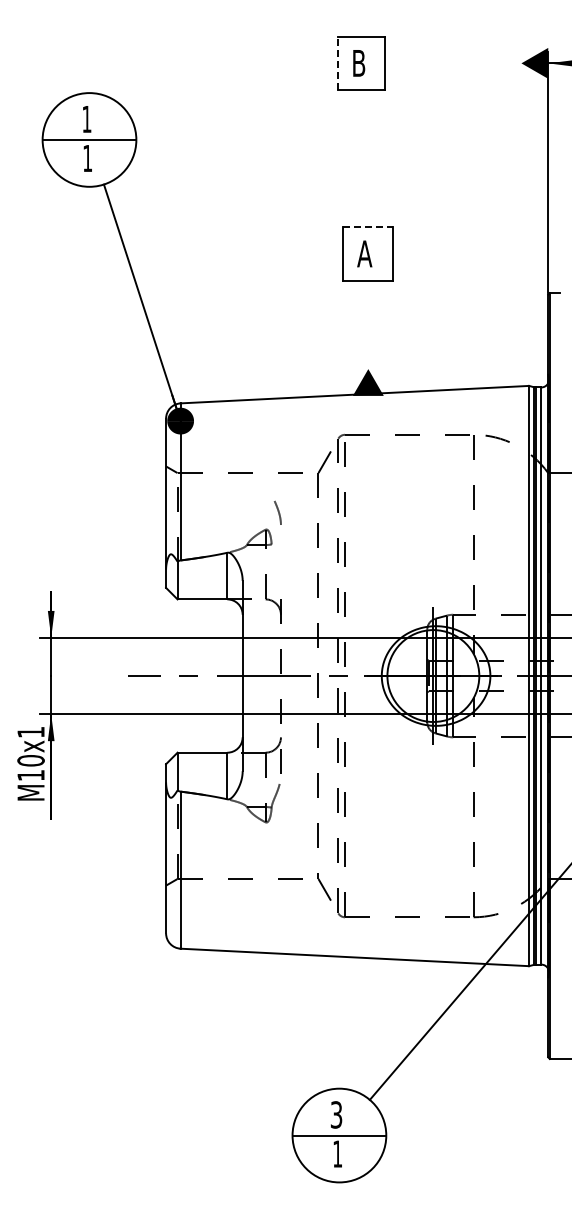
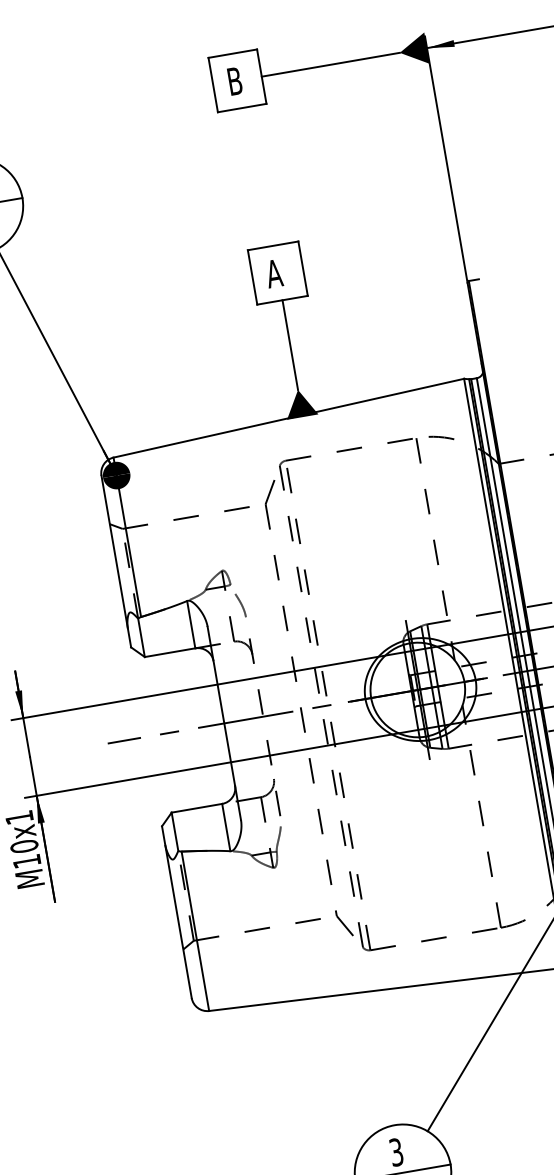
line: (337, 63) -> (213, 85), dashed -> solid
line: (453, 63) -> (330, 64), added
line: (368, 227) -> (273, 246), dashed -> solid
line: (368, 324) -> (290, 344), added
line: (277, 511) -> (240, 604), moved

